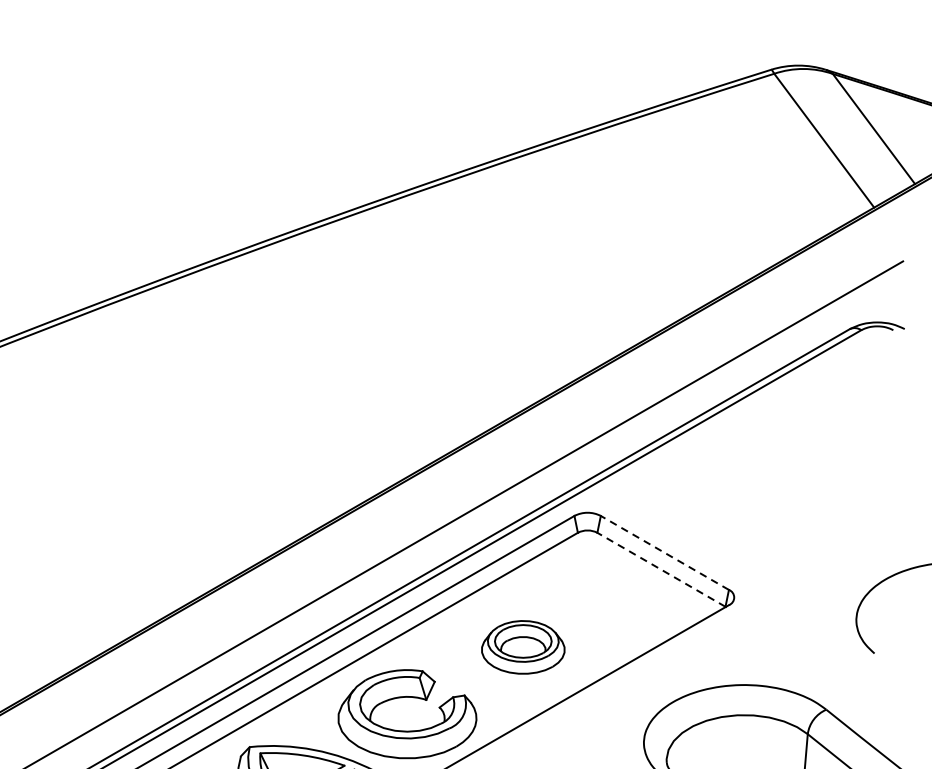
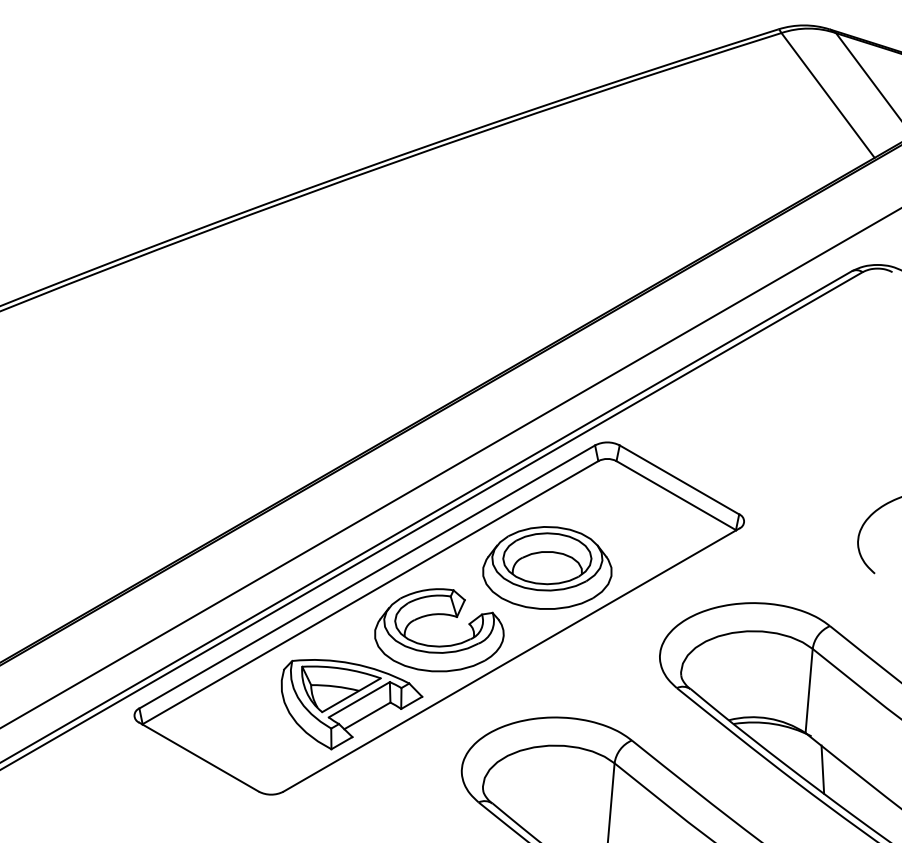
line: (664, 552) -> (679, 479), dashed -> solid
line: (661, 569) -> (676, 495), dashed -> solid
part: (523, 646) -> (547, 567), size x1.67

